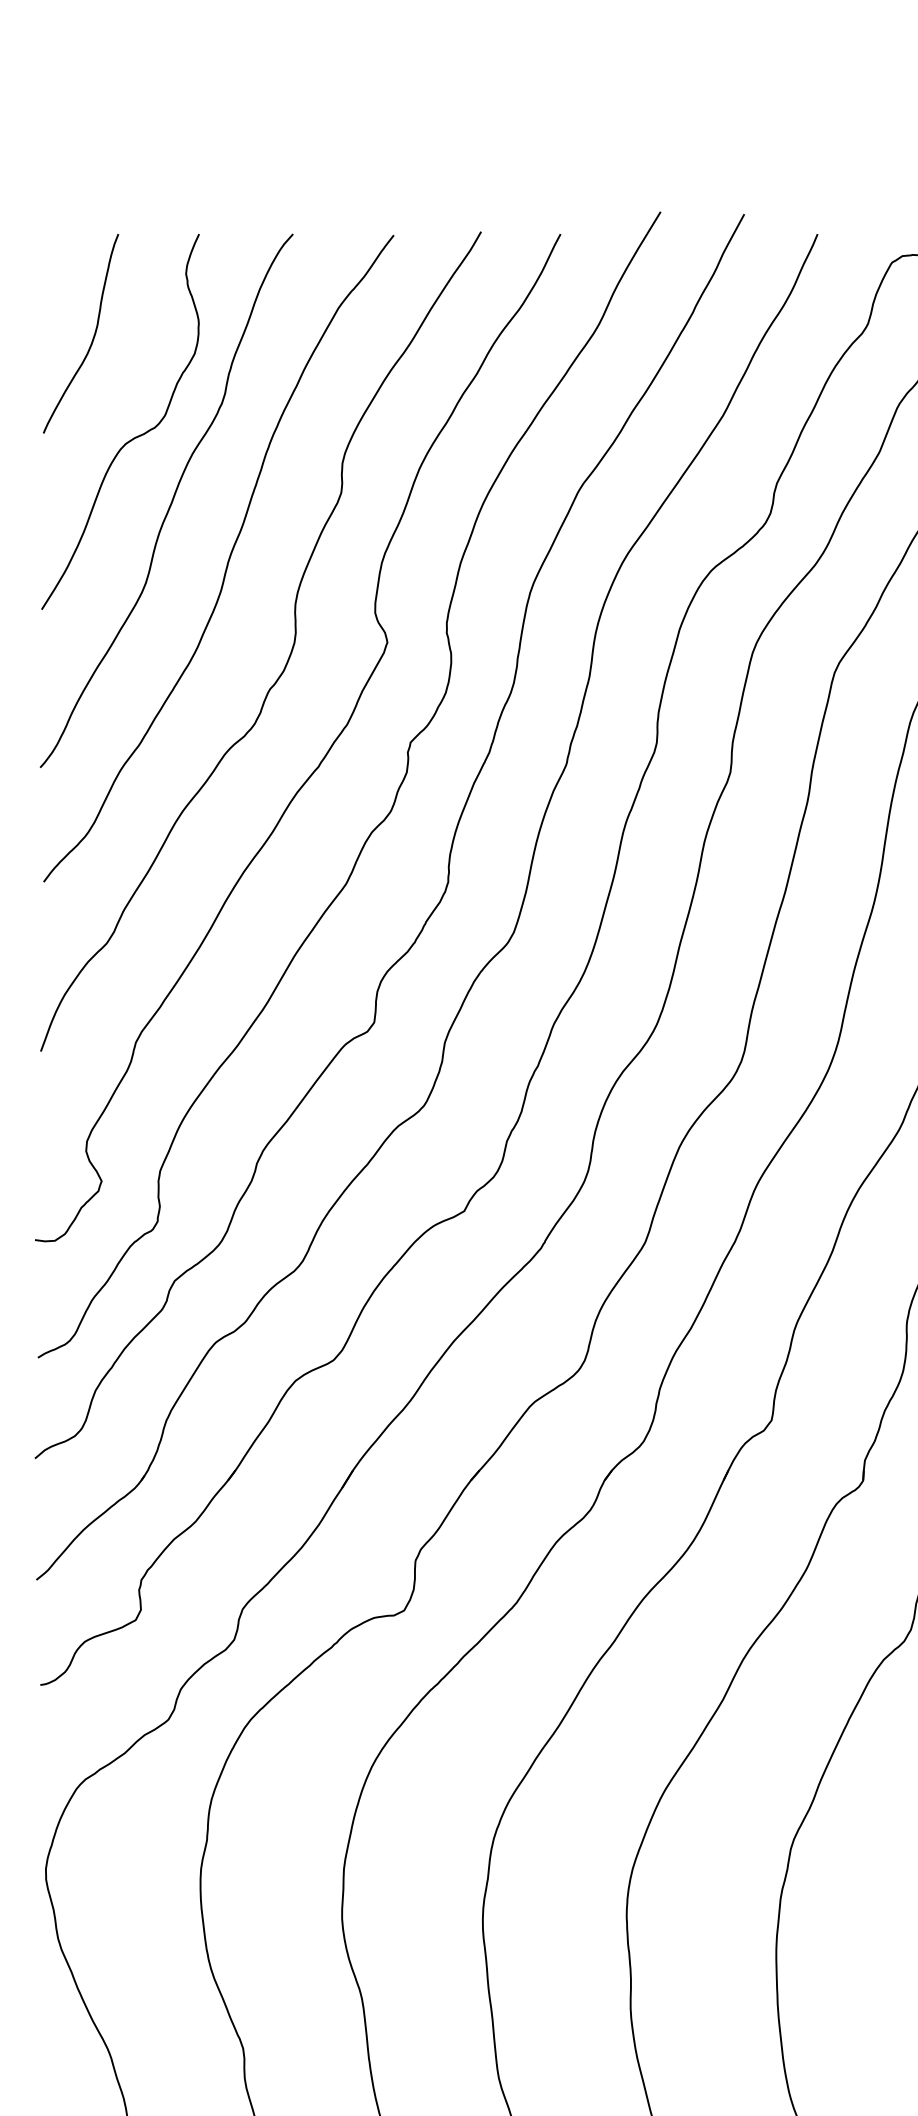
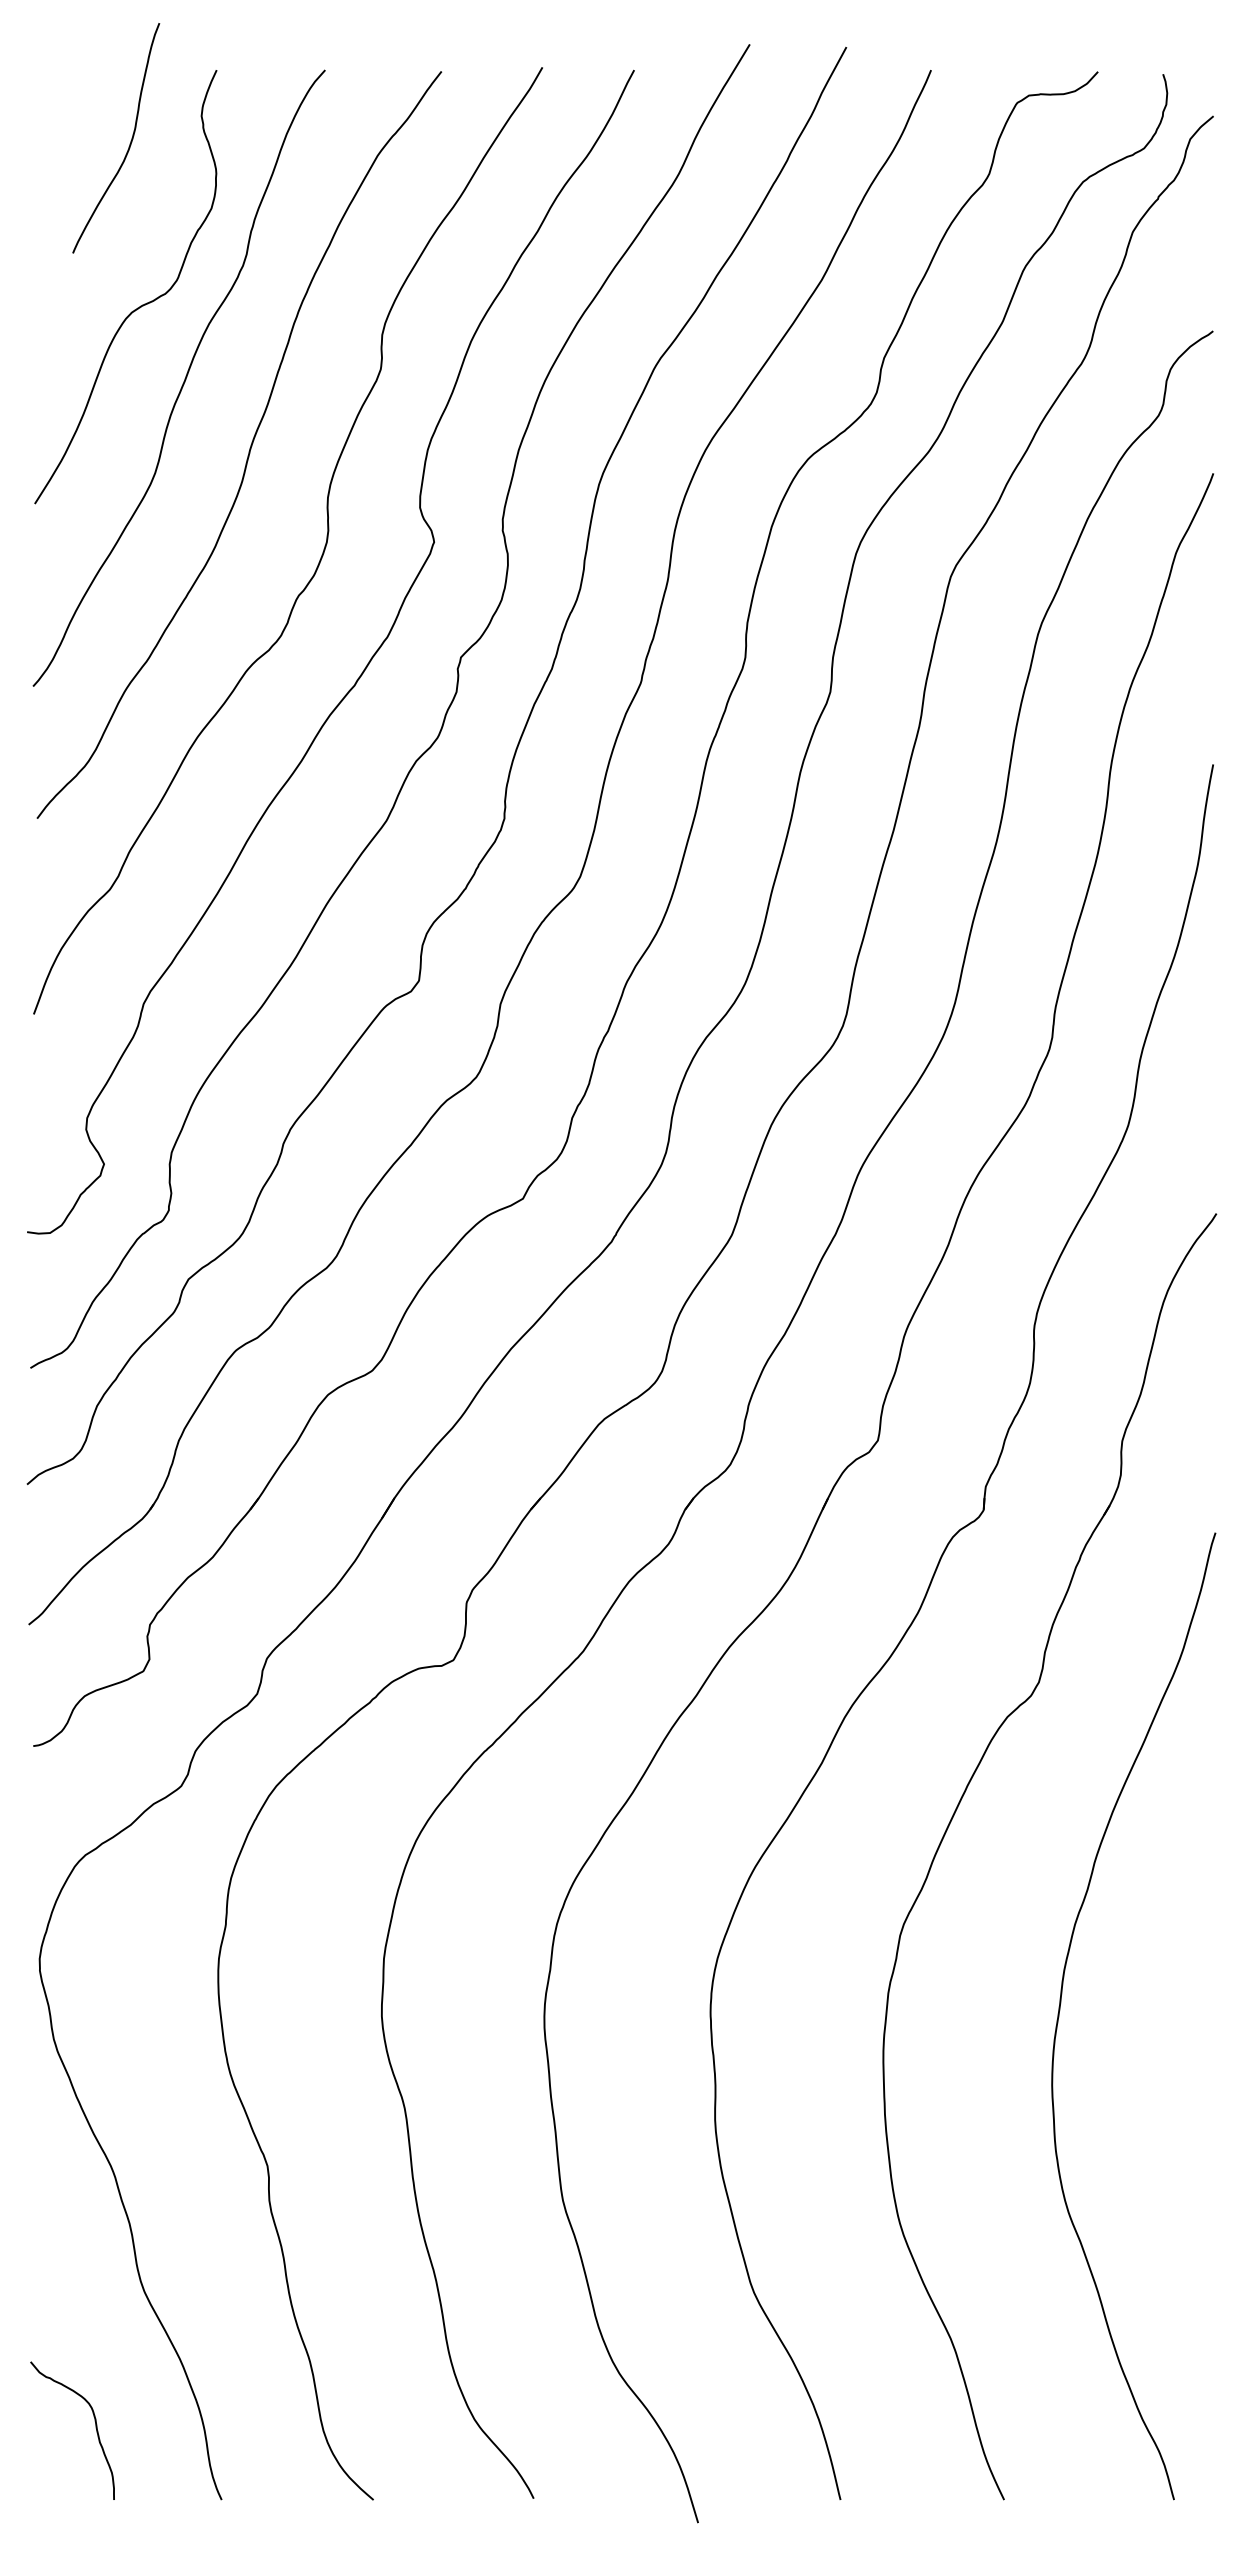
curve: (92, 338) -> (129, 143), moved

